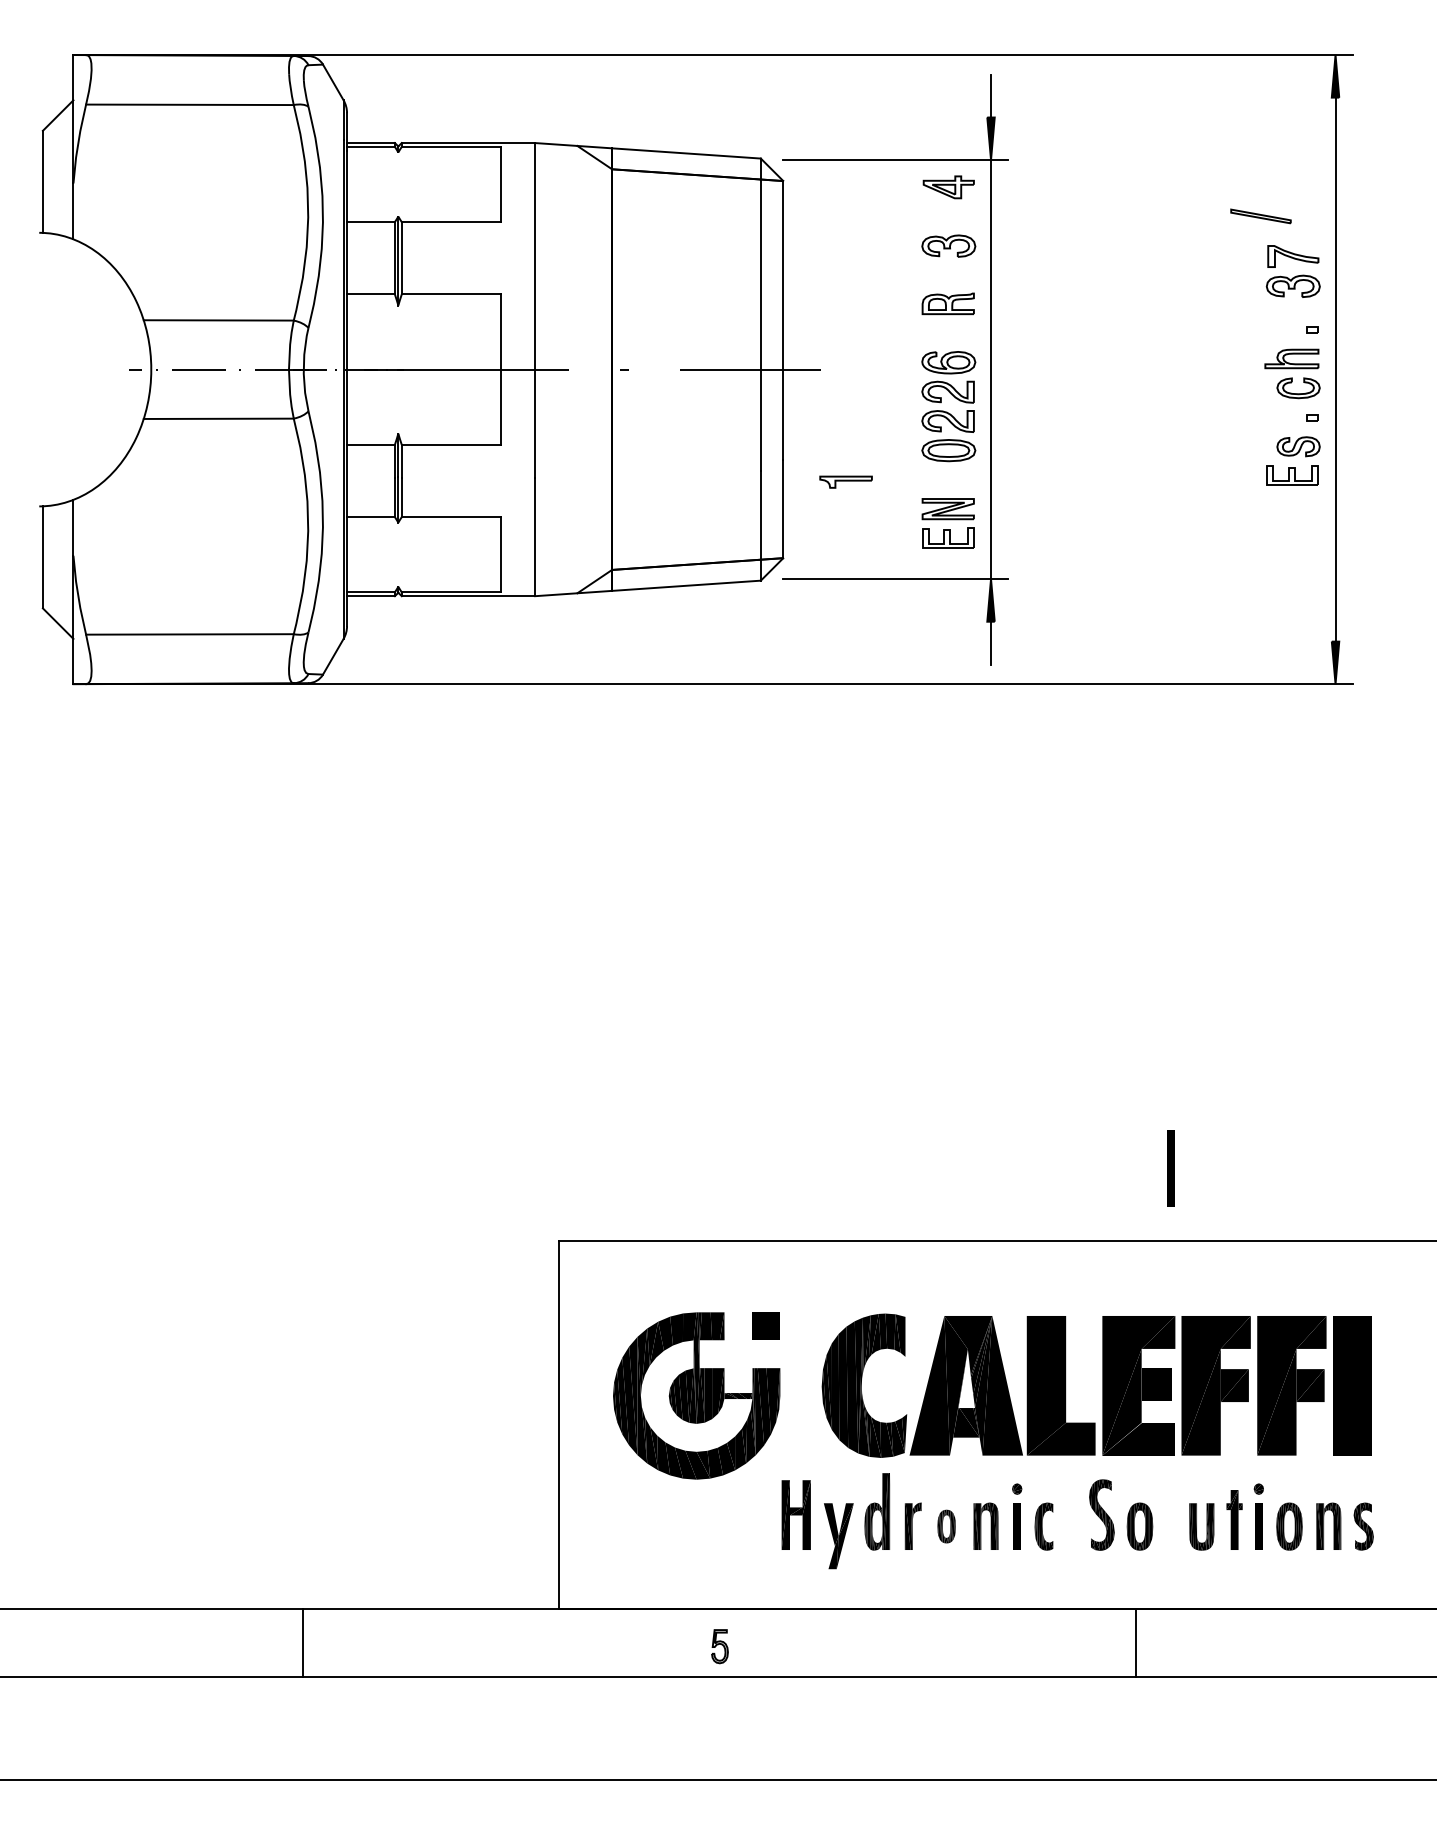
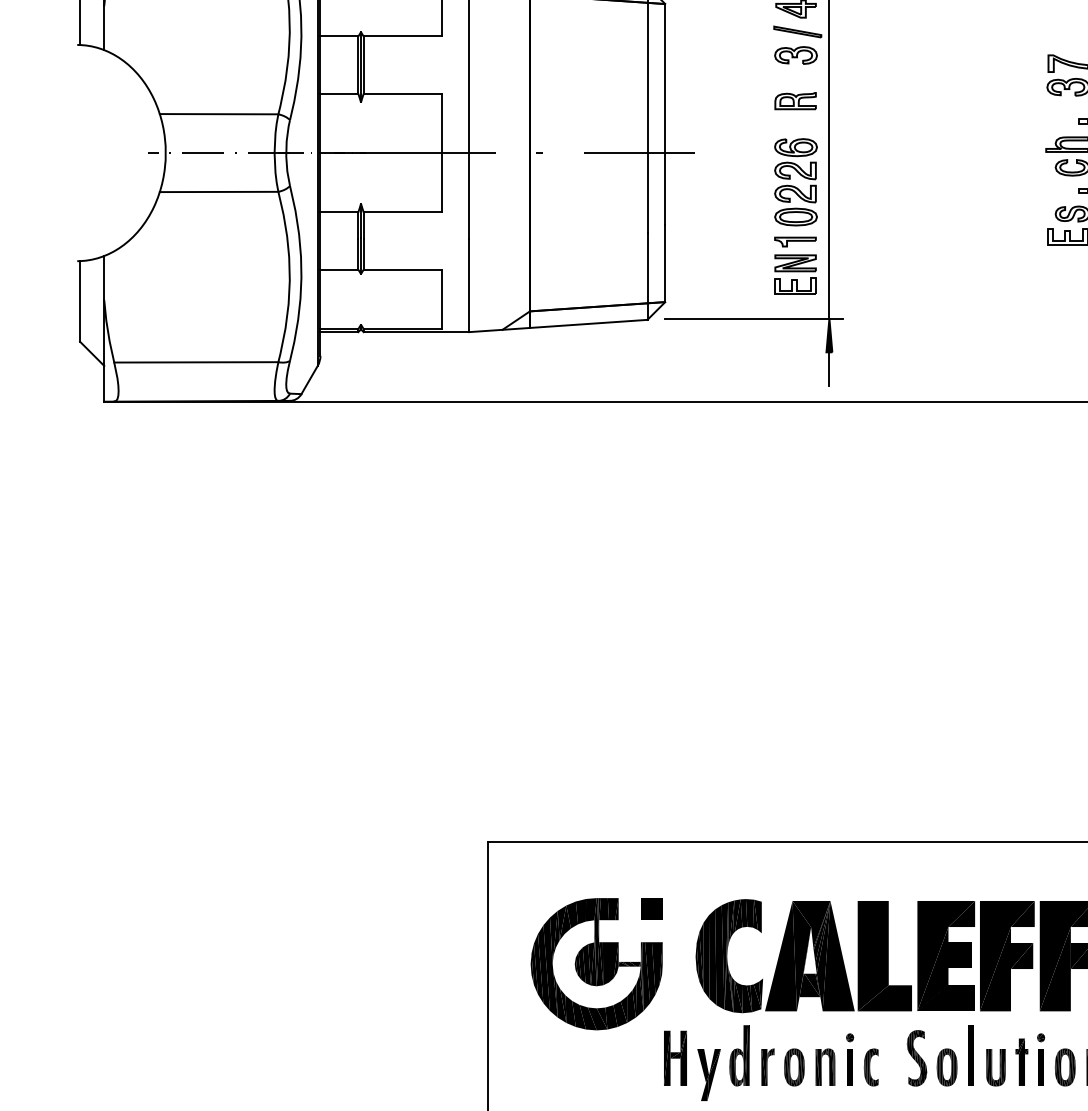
part: (1260, 216) -> (797, 32), moved
part: (845, 481) -> (795, 241), moved
part: (1170, 1168) -> (971, 1055), moved
part: (946, 1526) -> (794, 1067), size x1.43

